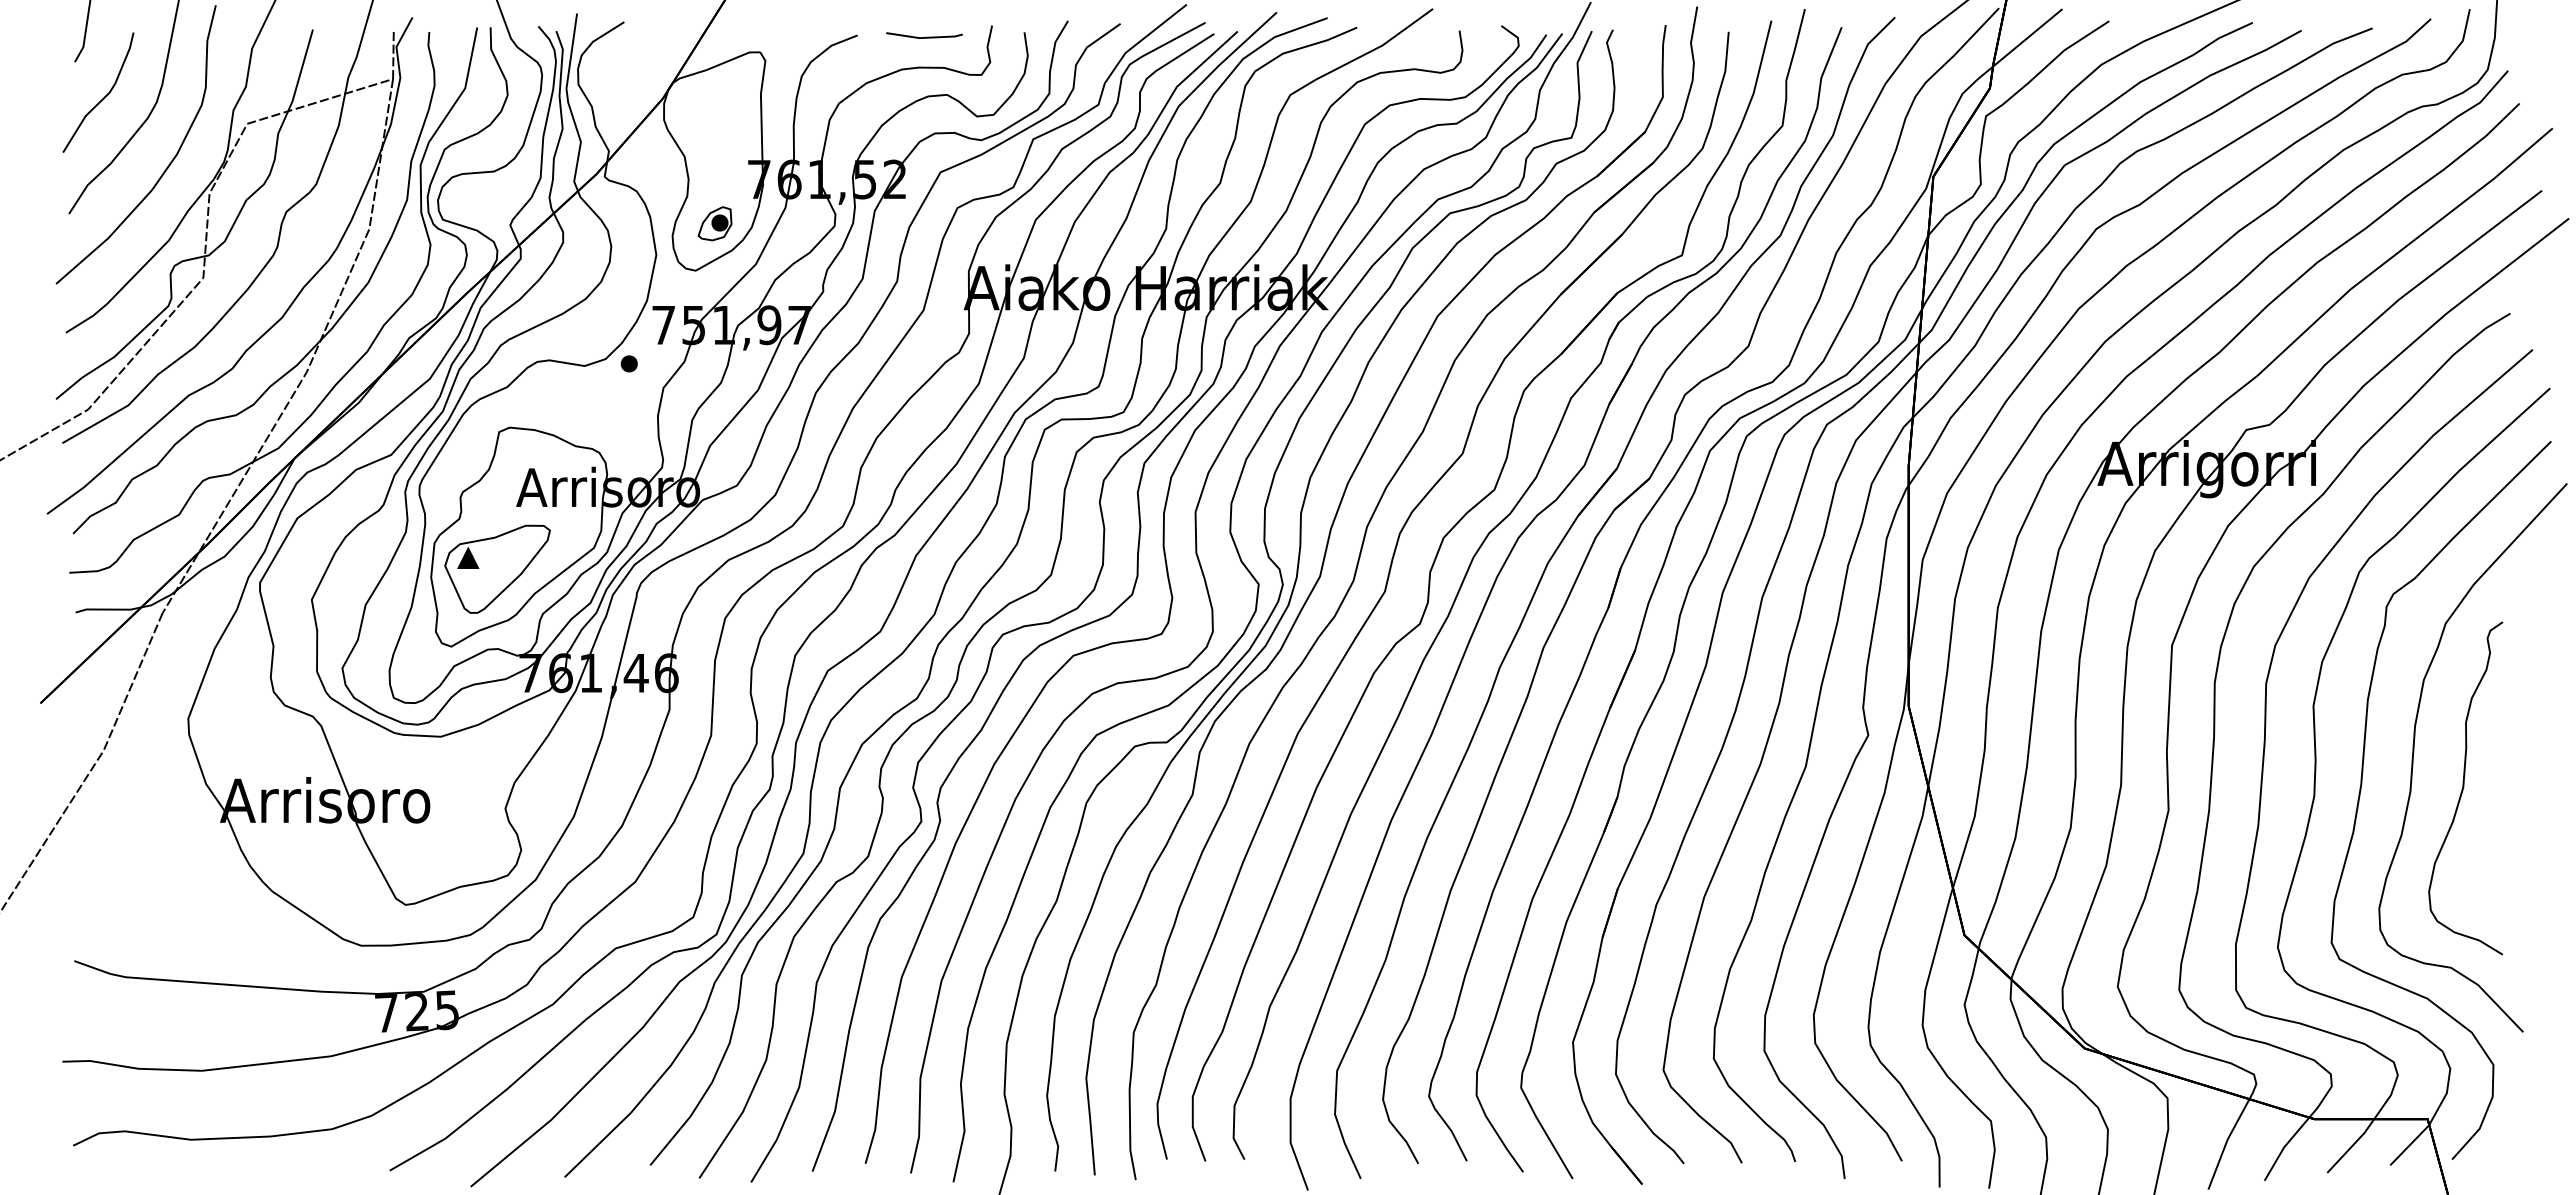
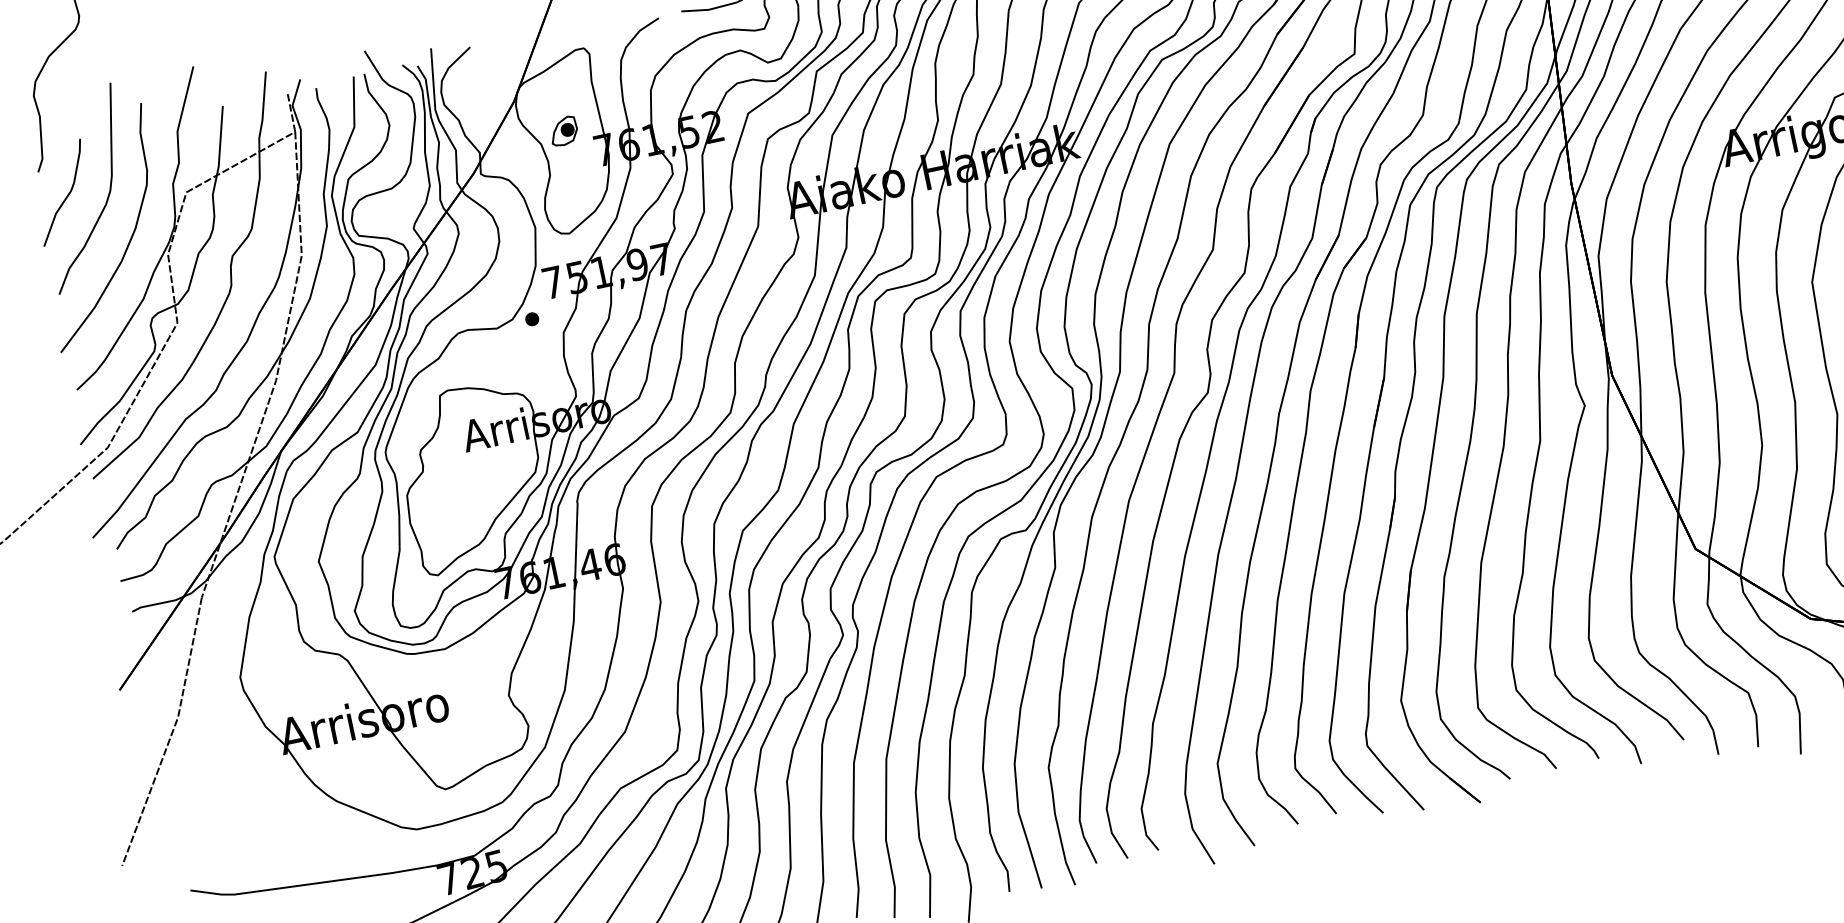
part: (714, 223) -> (563, 131), moved
part: (497, 568) -> (461, 505), removed

